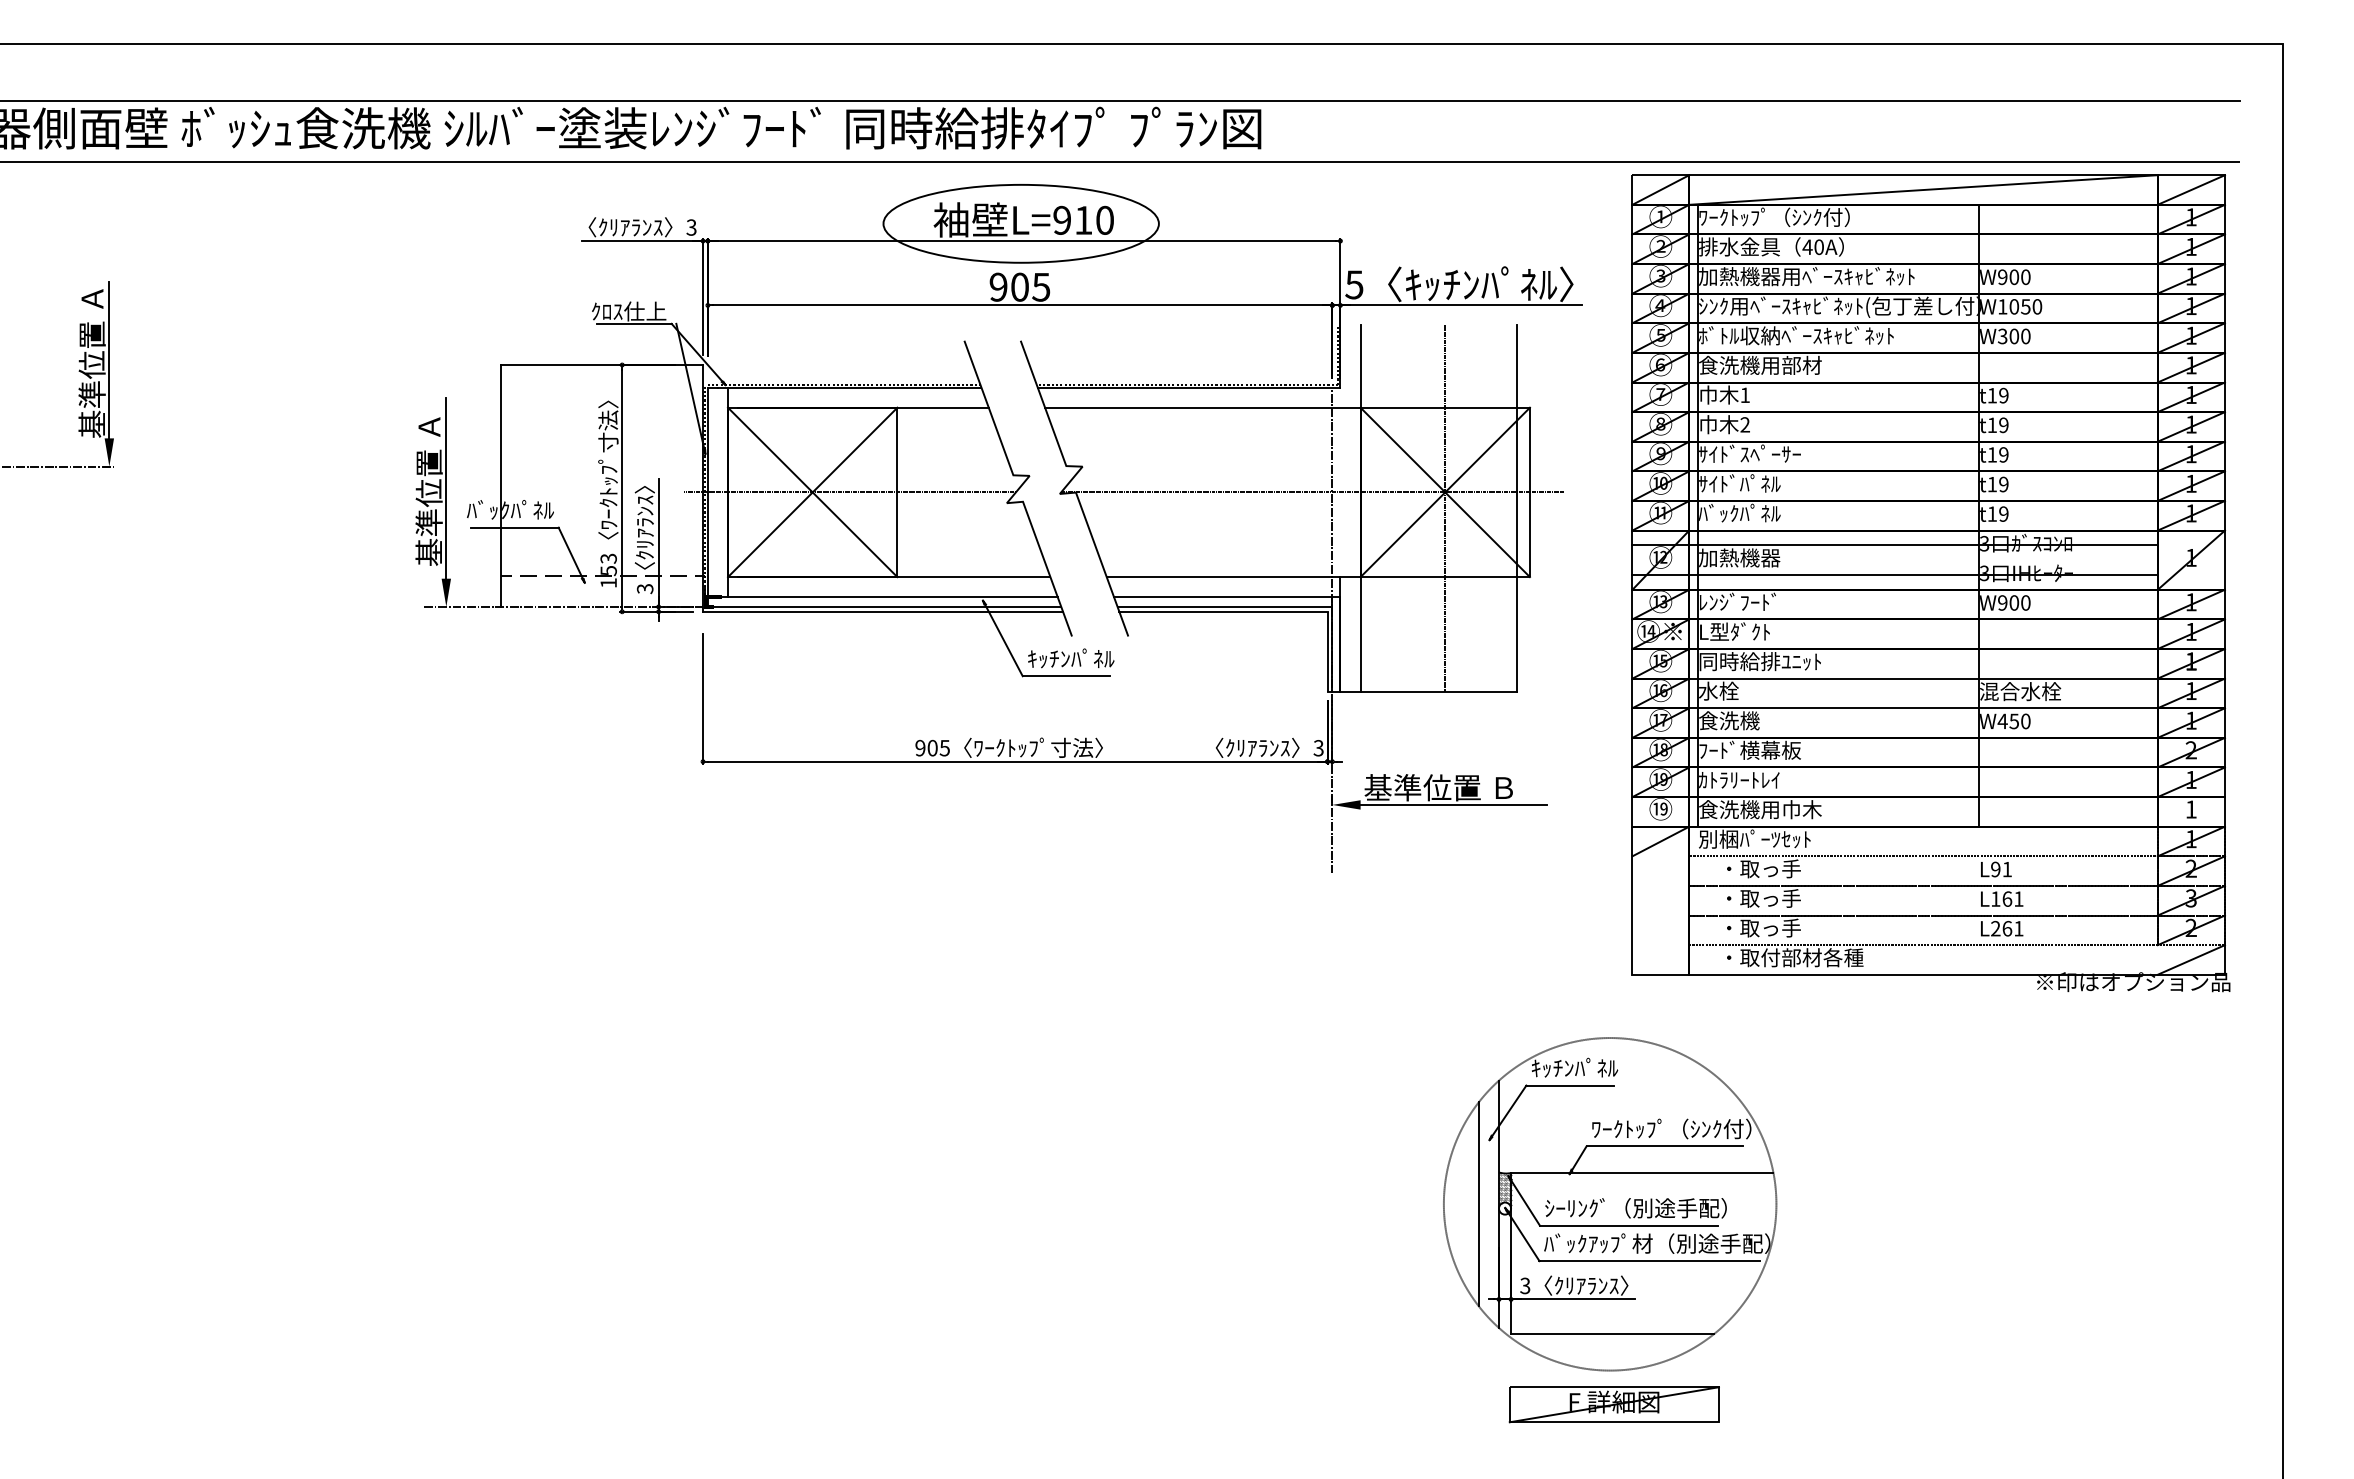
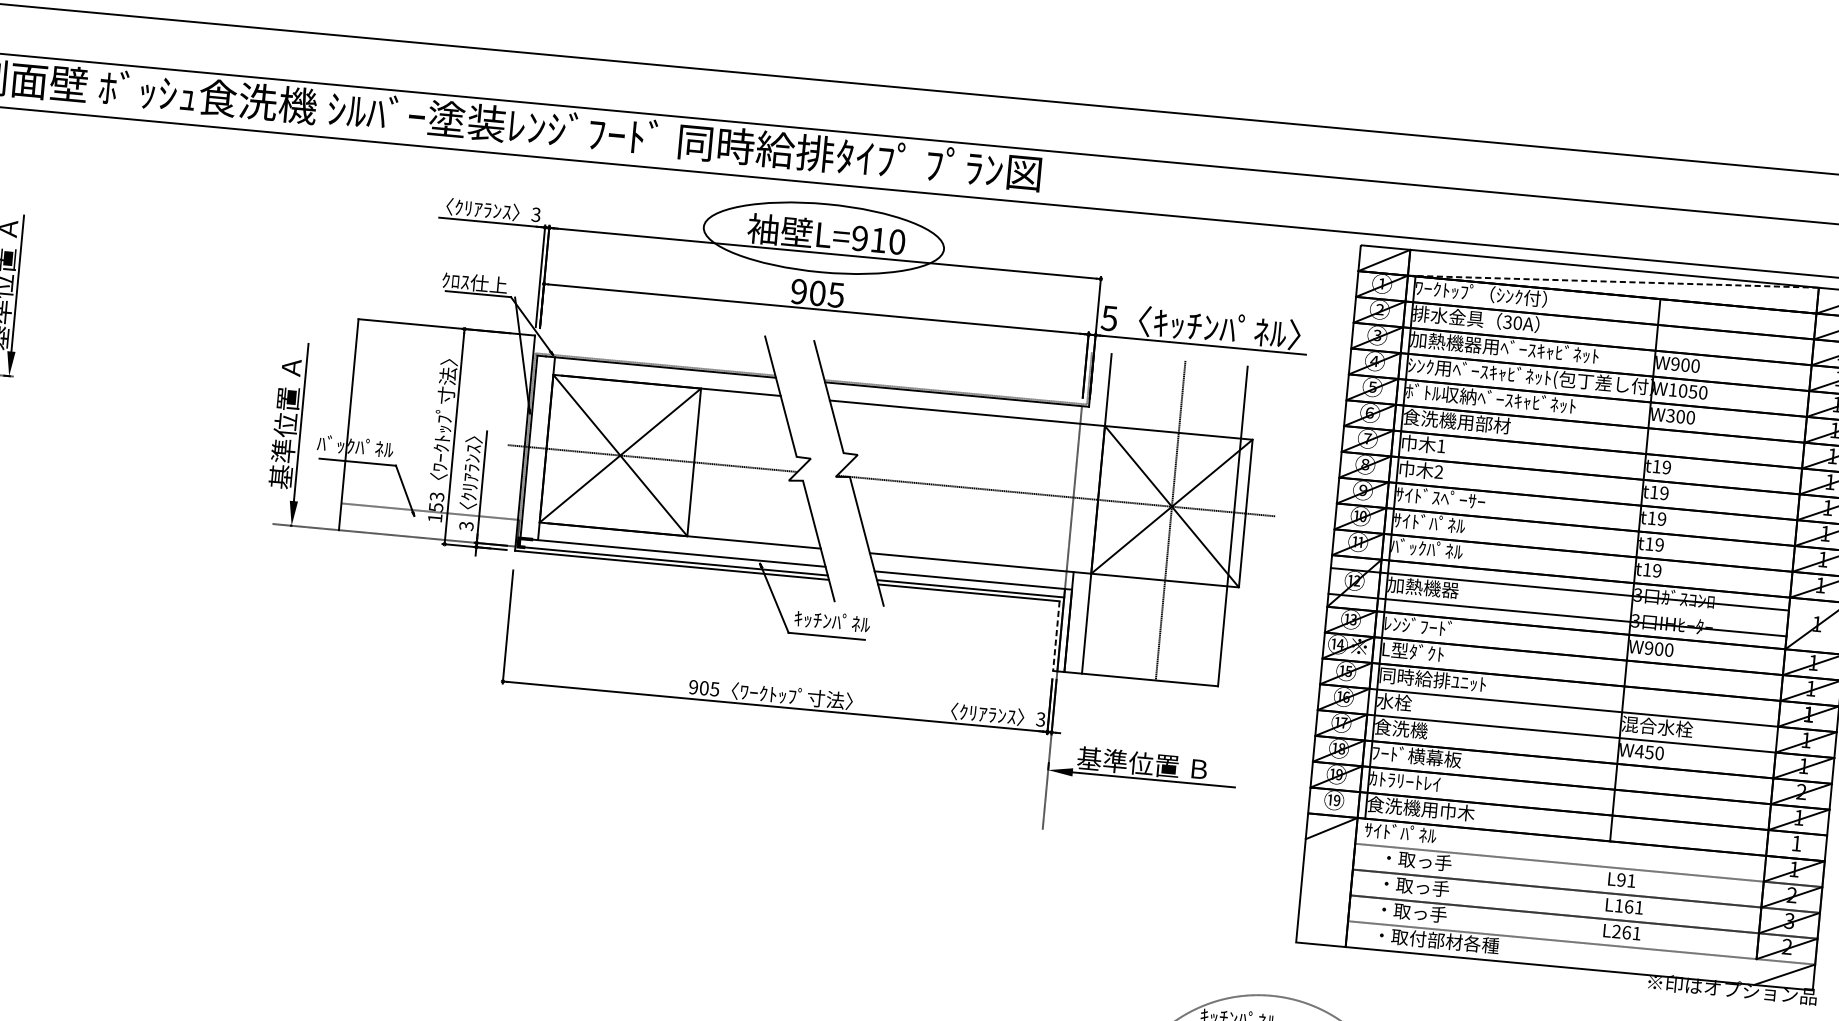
line: (1923, 190) -> (1613, 282), solid -> dashed
text: (1807, 247) -> (1507, 322), 40A -> 30A
line: (1327, 651) -> (1056, 635), solid -> dashed
text: (1754, 838) -> (1413, 833), 別梱ﾊﾟｰﾂｾｯﾄ -> ｻｲﾄﾞﾊﾟﾈﾙ

